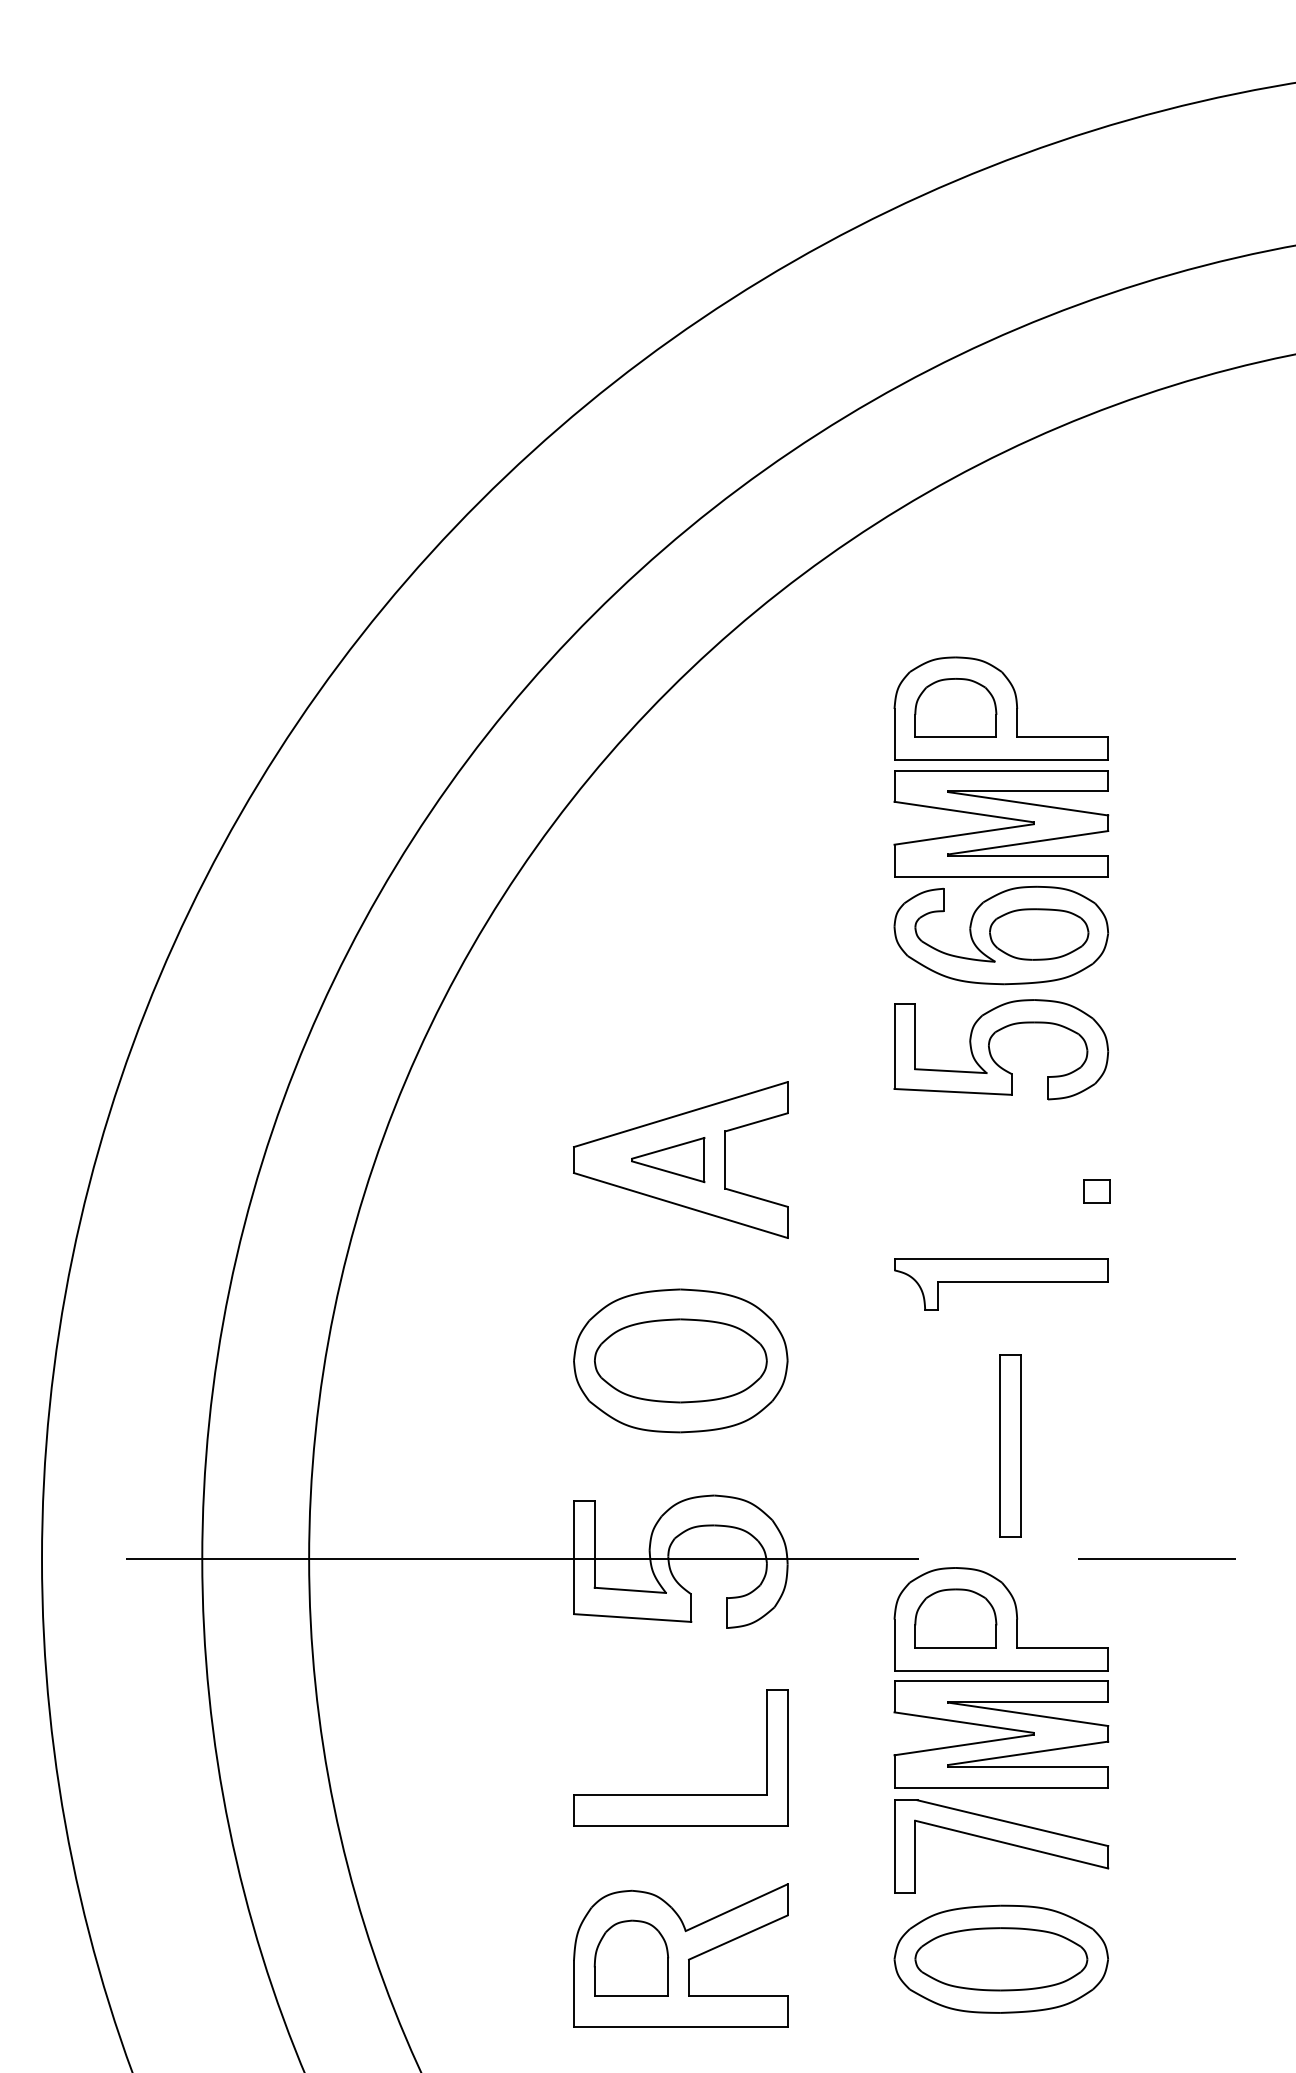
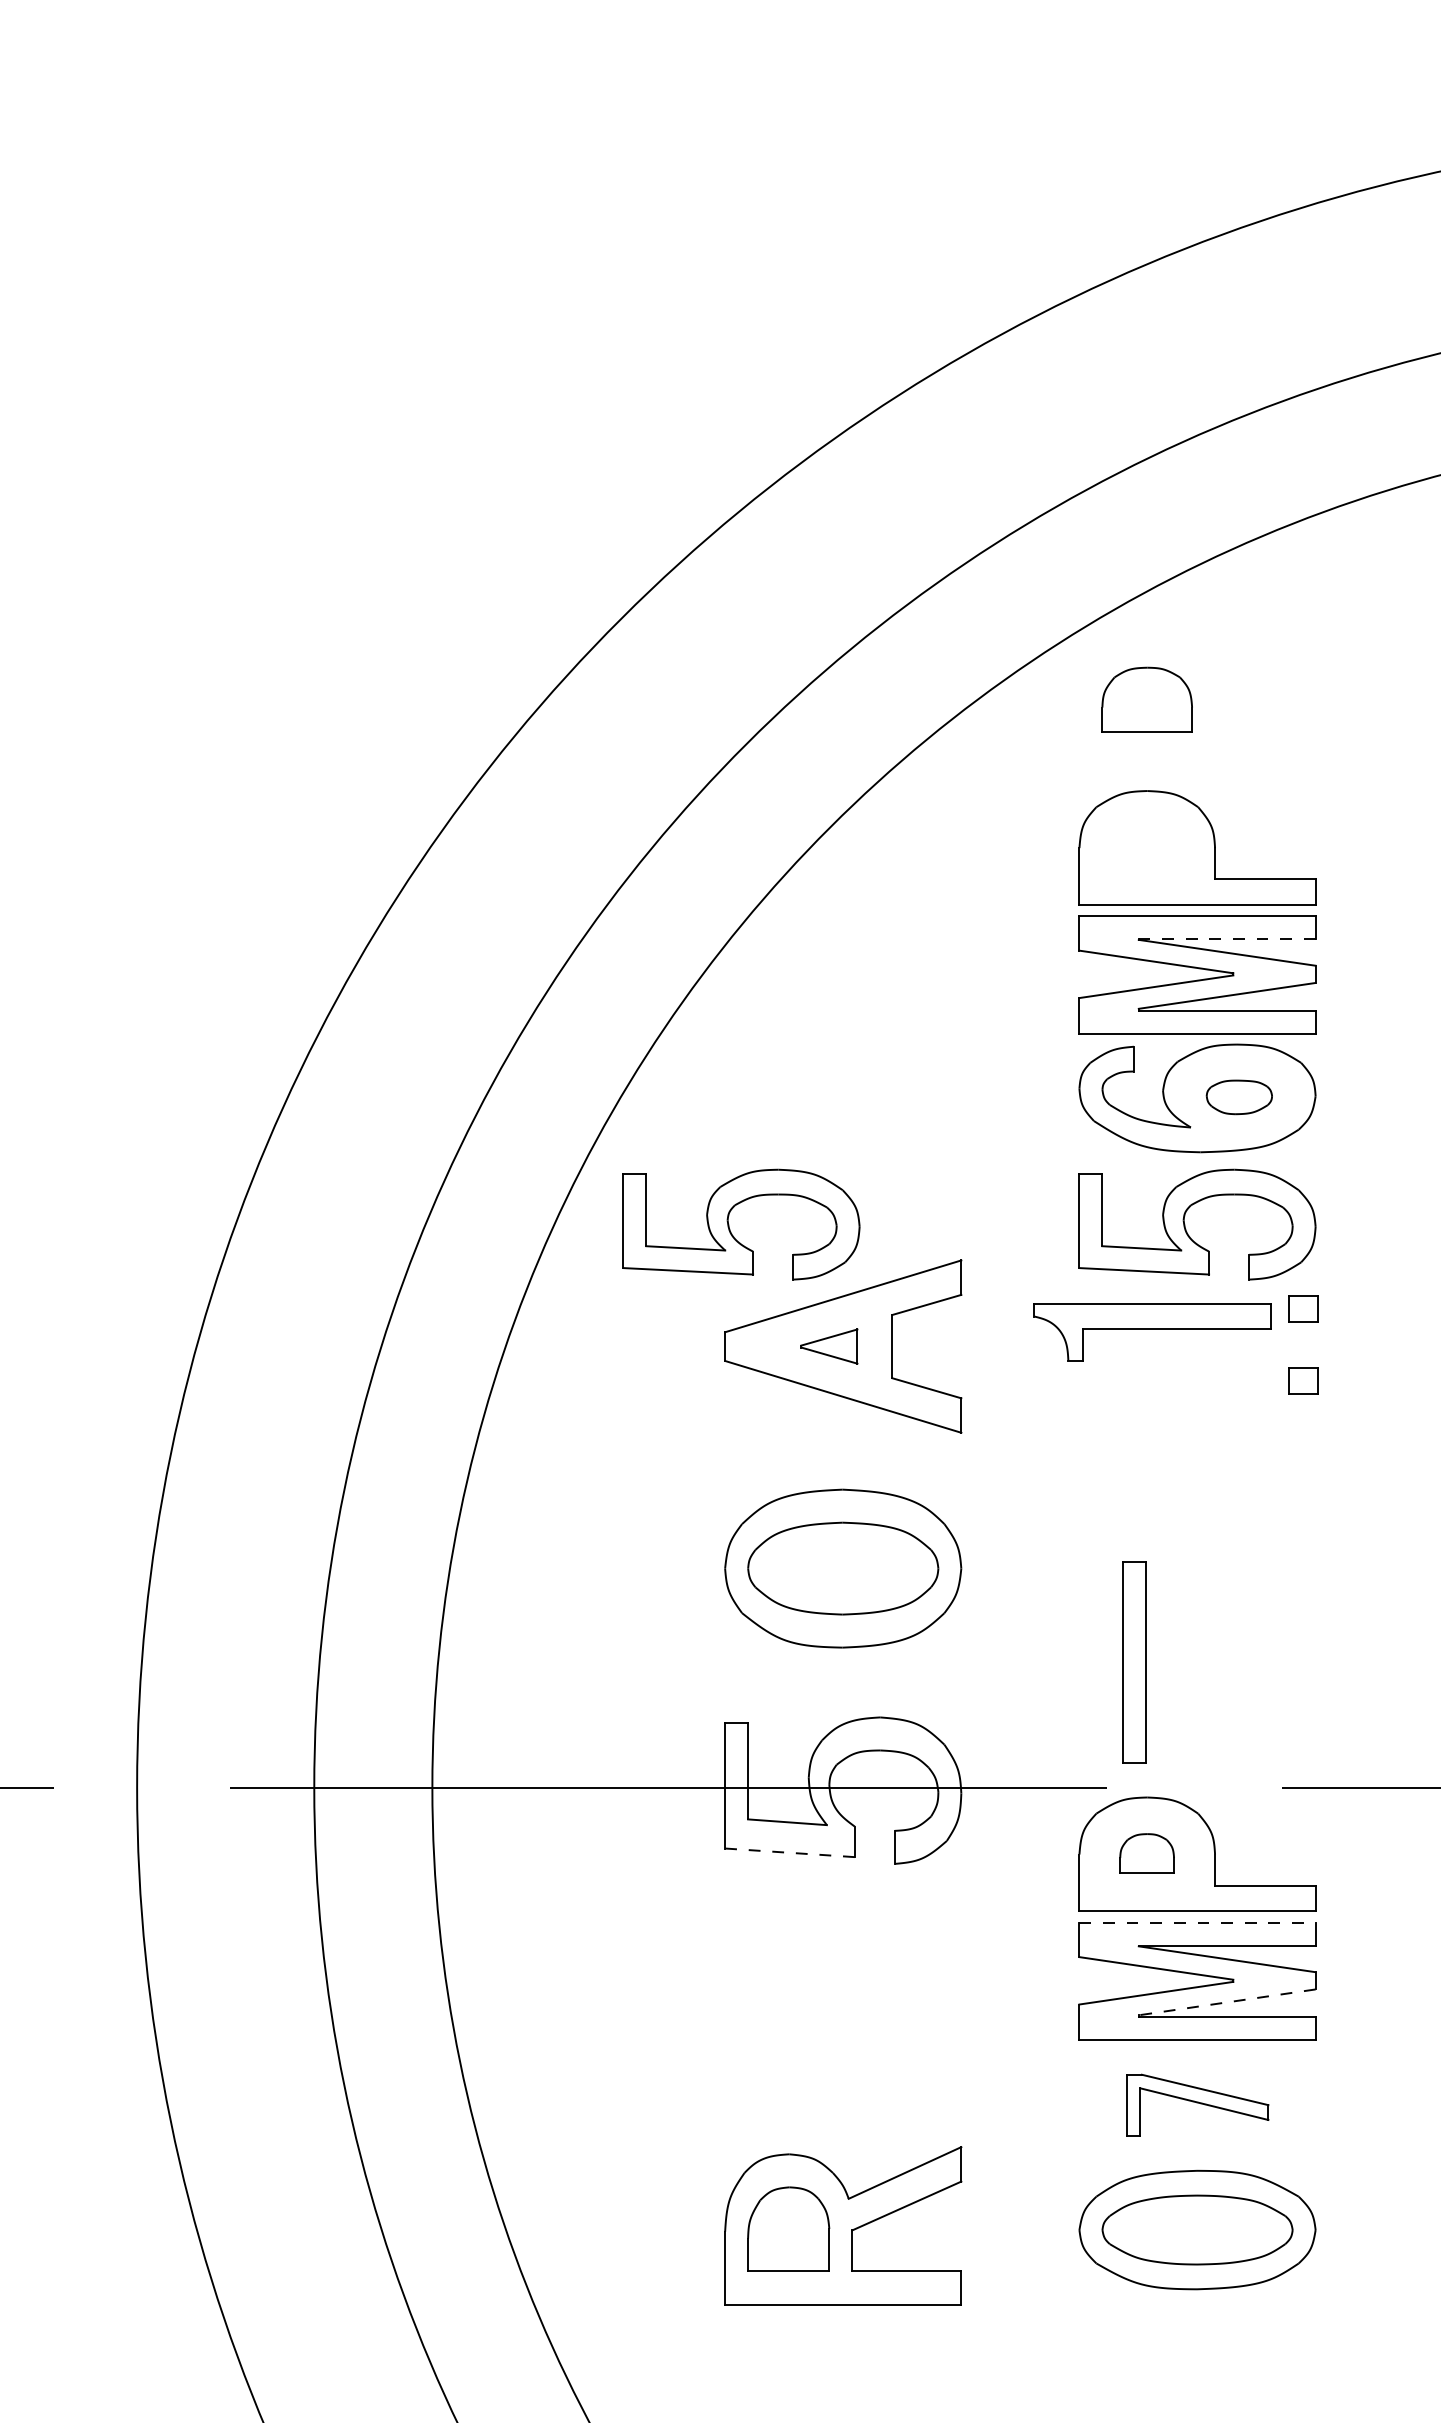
part: (955, 707) -> (1146, 699), moved
line: (1027, 791) -> (1226, 939), solid -> dashed
part: (1039, 934) -> (1239, 1097), size x0.6
part: (577, 1049) -> (729, 1224), added
part: (1097, 1125) -> (1303, 1308), added
part: (668, 1159) -> (829, 1346), size x0.7
part: (1001, 1284) -> (1152, 1332), moved
part: (1010, 1445) -> (1134, 1662), moved
line: (632, 1617) -> (789, 1852), solid -> dashed
part: (955, 1618) -> (1146, 1853), size x0.6
line: (1002, 1681) -> (1198, 1922), solid -> dashed
line: (1027, 1753) -> (1226, 2002), solid -> dashed
part: (680, 1795) -> (842, 2048), removed
part: (1001, 1846) -> (1197, 2105), size x0.6

